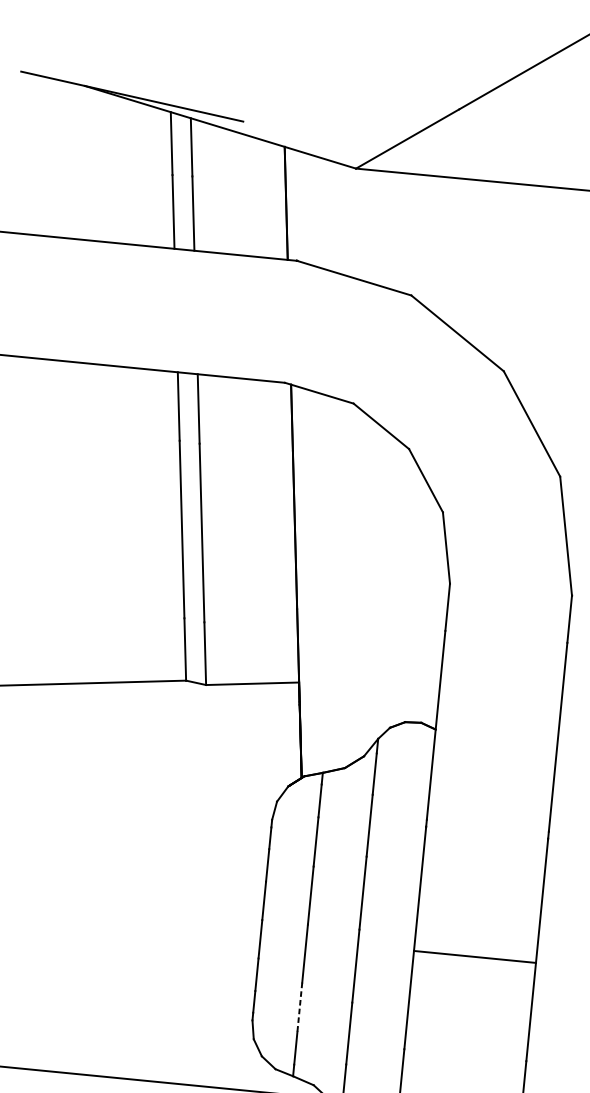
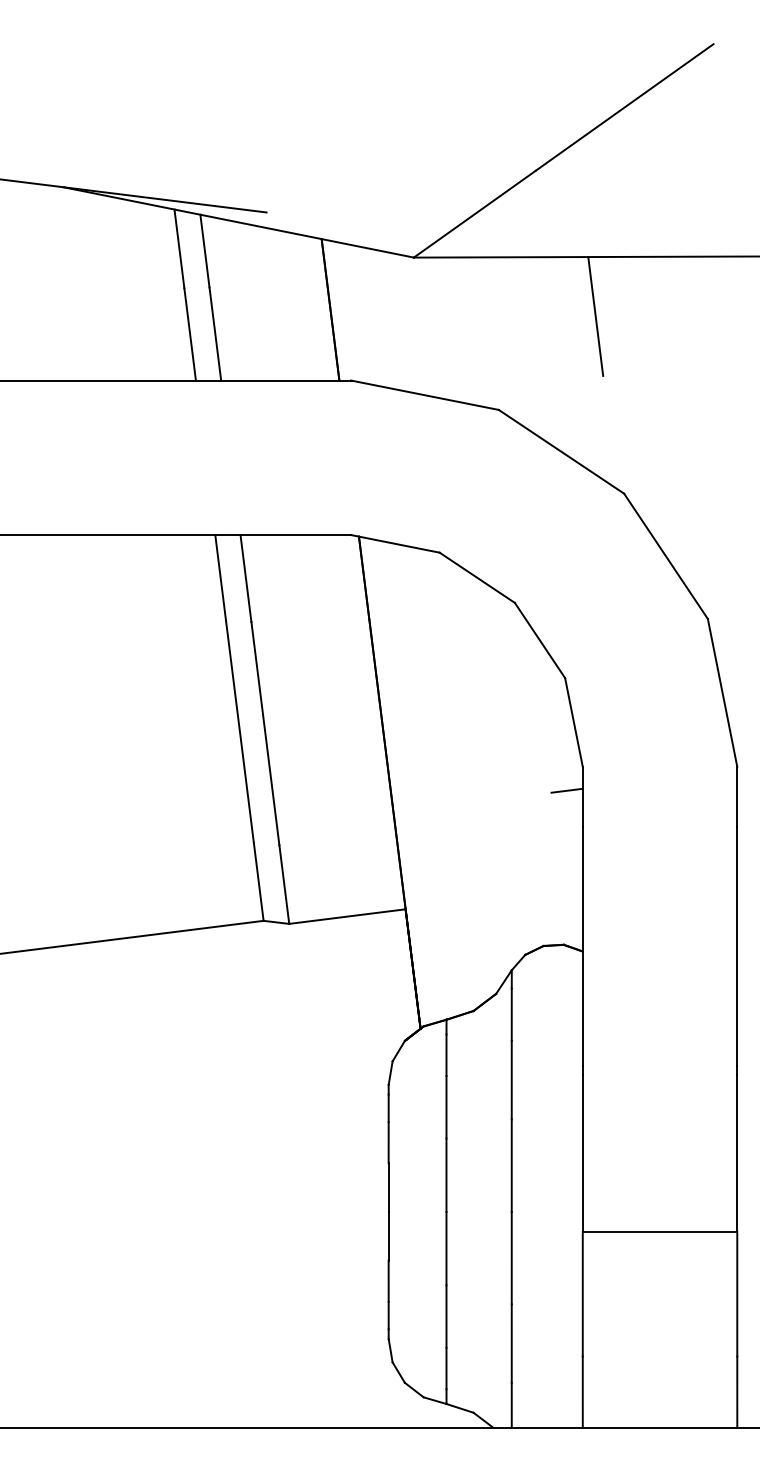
line: (494, 229) -> (595, 316), added
line: (435, 601) -> (566, 790), added
line: (299, 1007) -> (446, 1317), dashed -> solid

